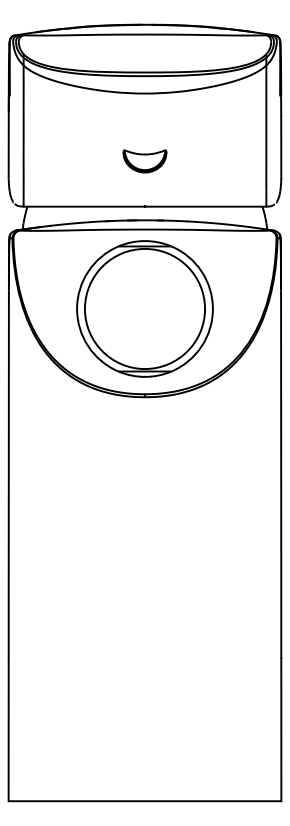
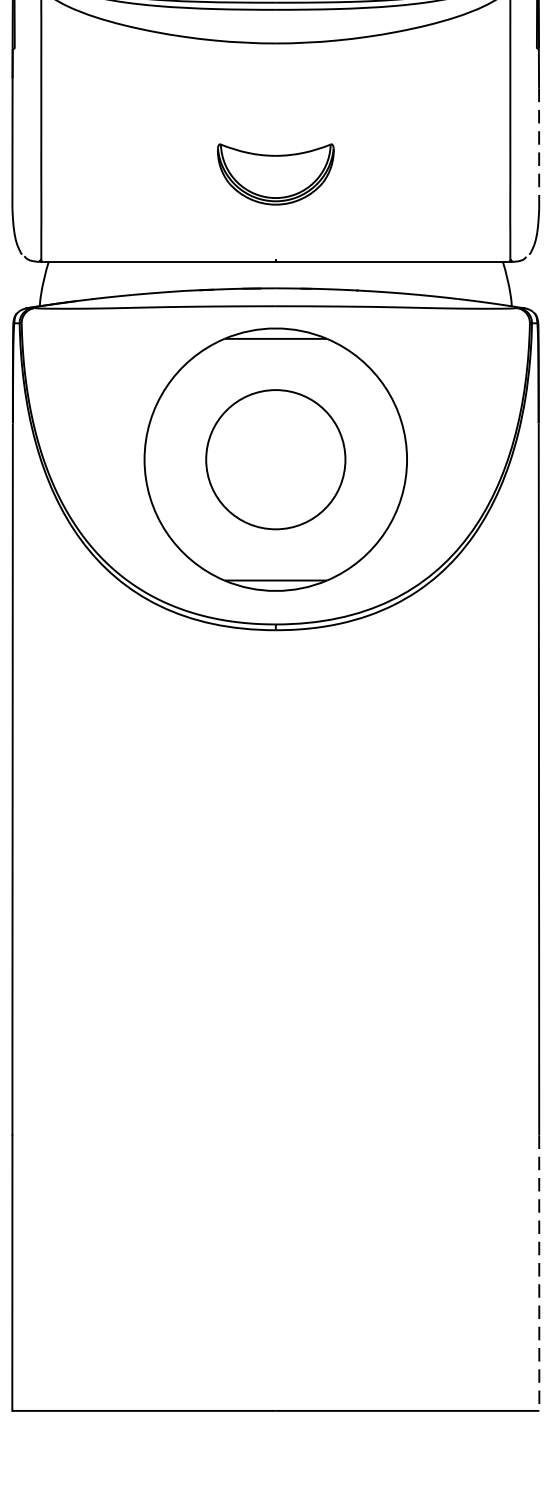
line: (281, 147) -> (539, 147), solid -> dashed
part: (144, 161) -> (274, 174), size x1.4
circle: (144, 308) -> (274, 458), size x0.6
line: (281, 730) -> (539, 1274), solid -> dashed

